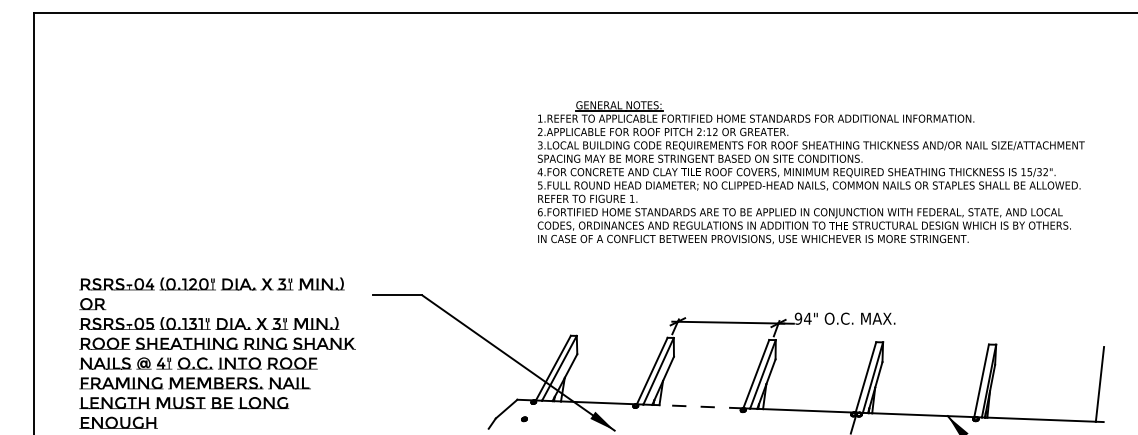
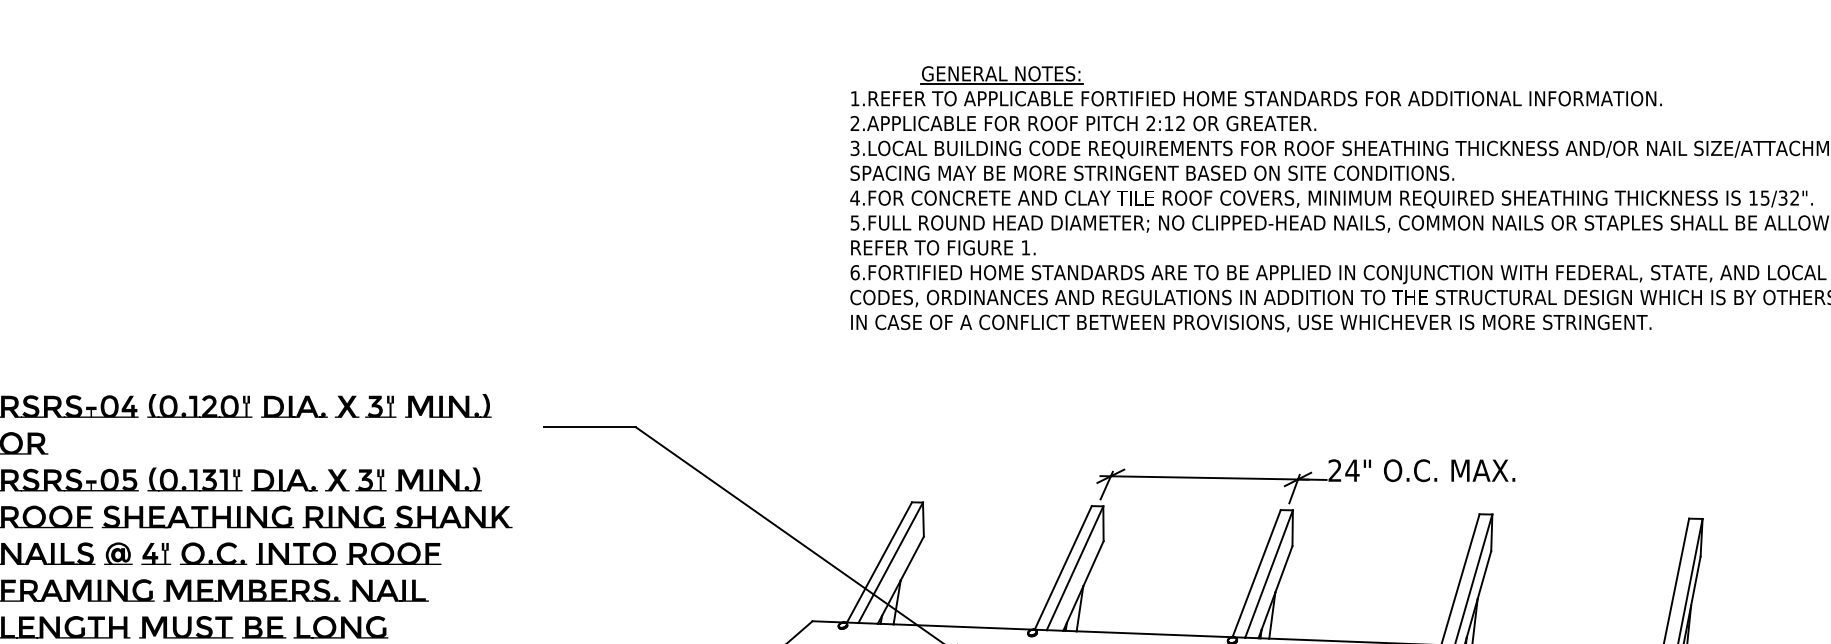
text: (798, 318) -> (1335, 470), 94" -> 24"
line: (701, 406) -> (1154, 633), dashed -> solid

